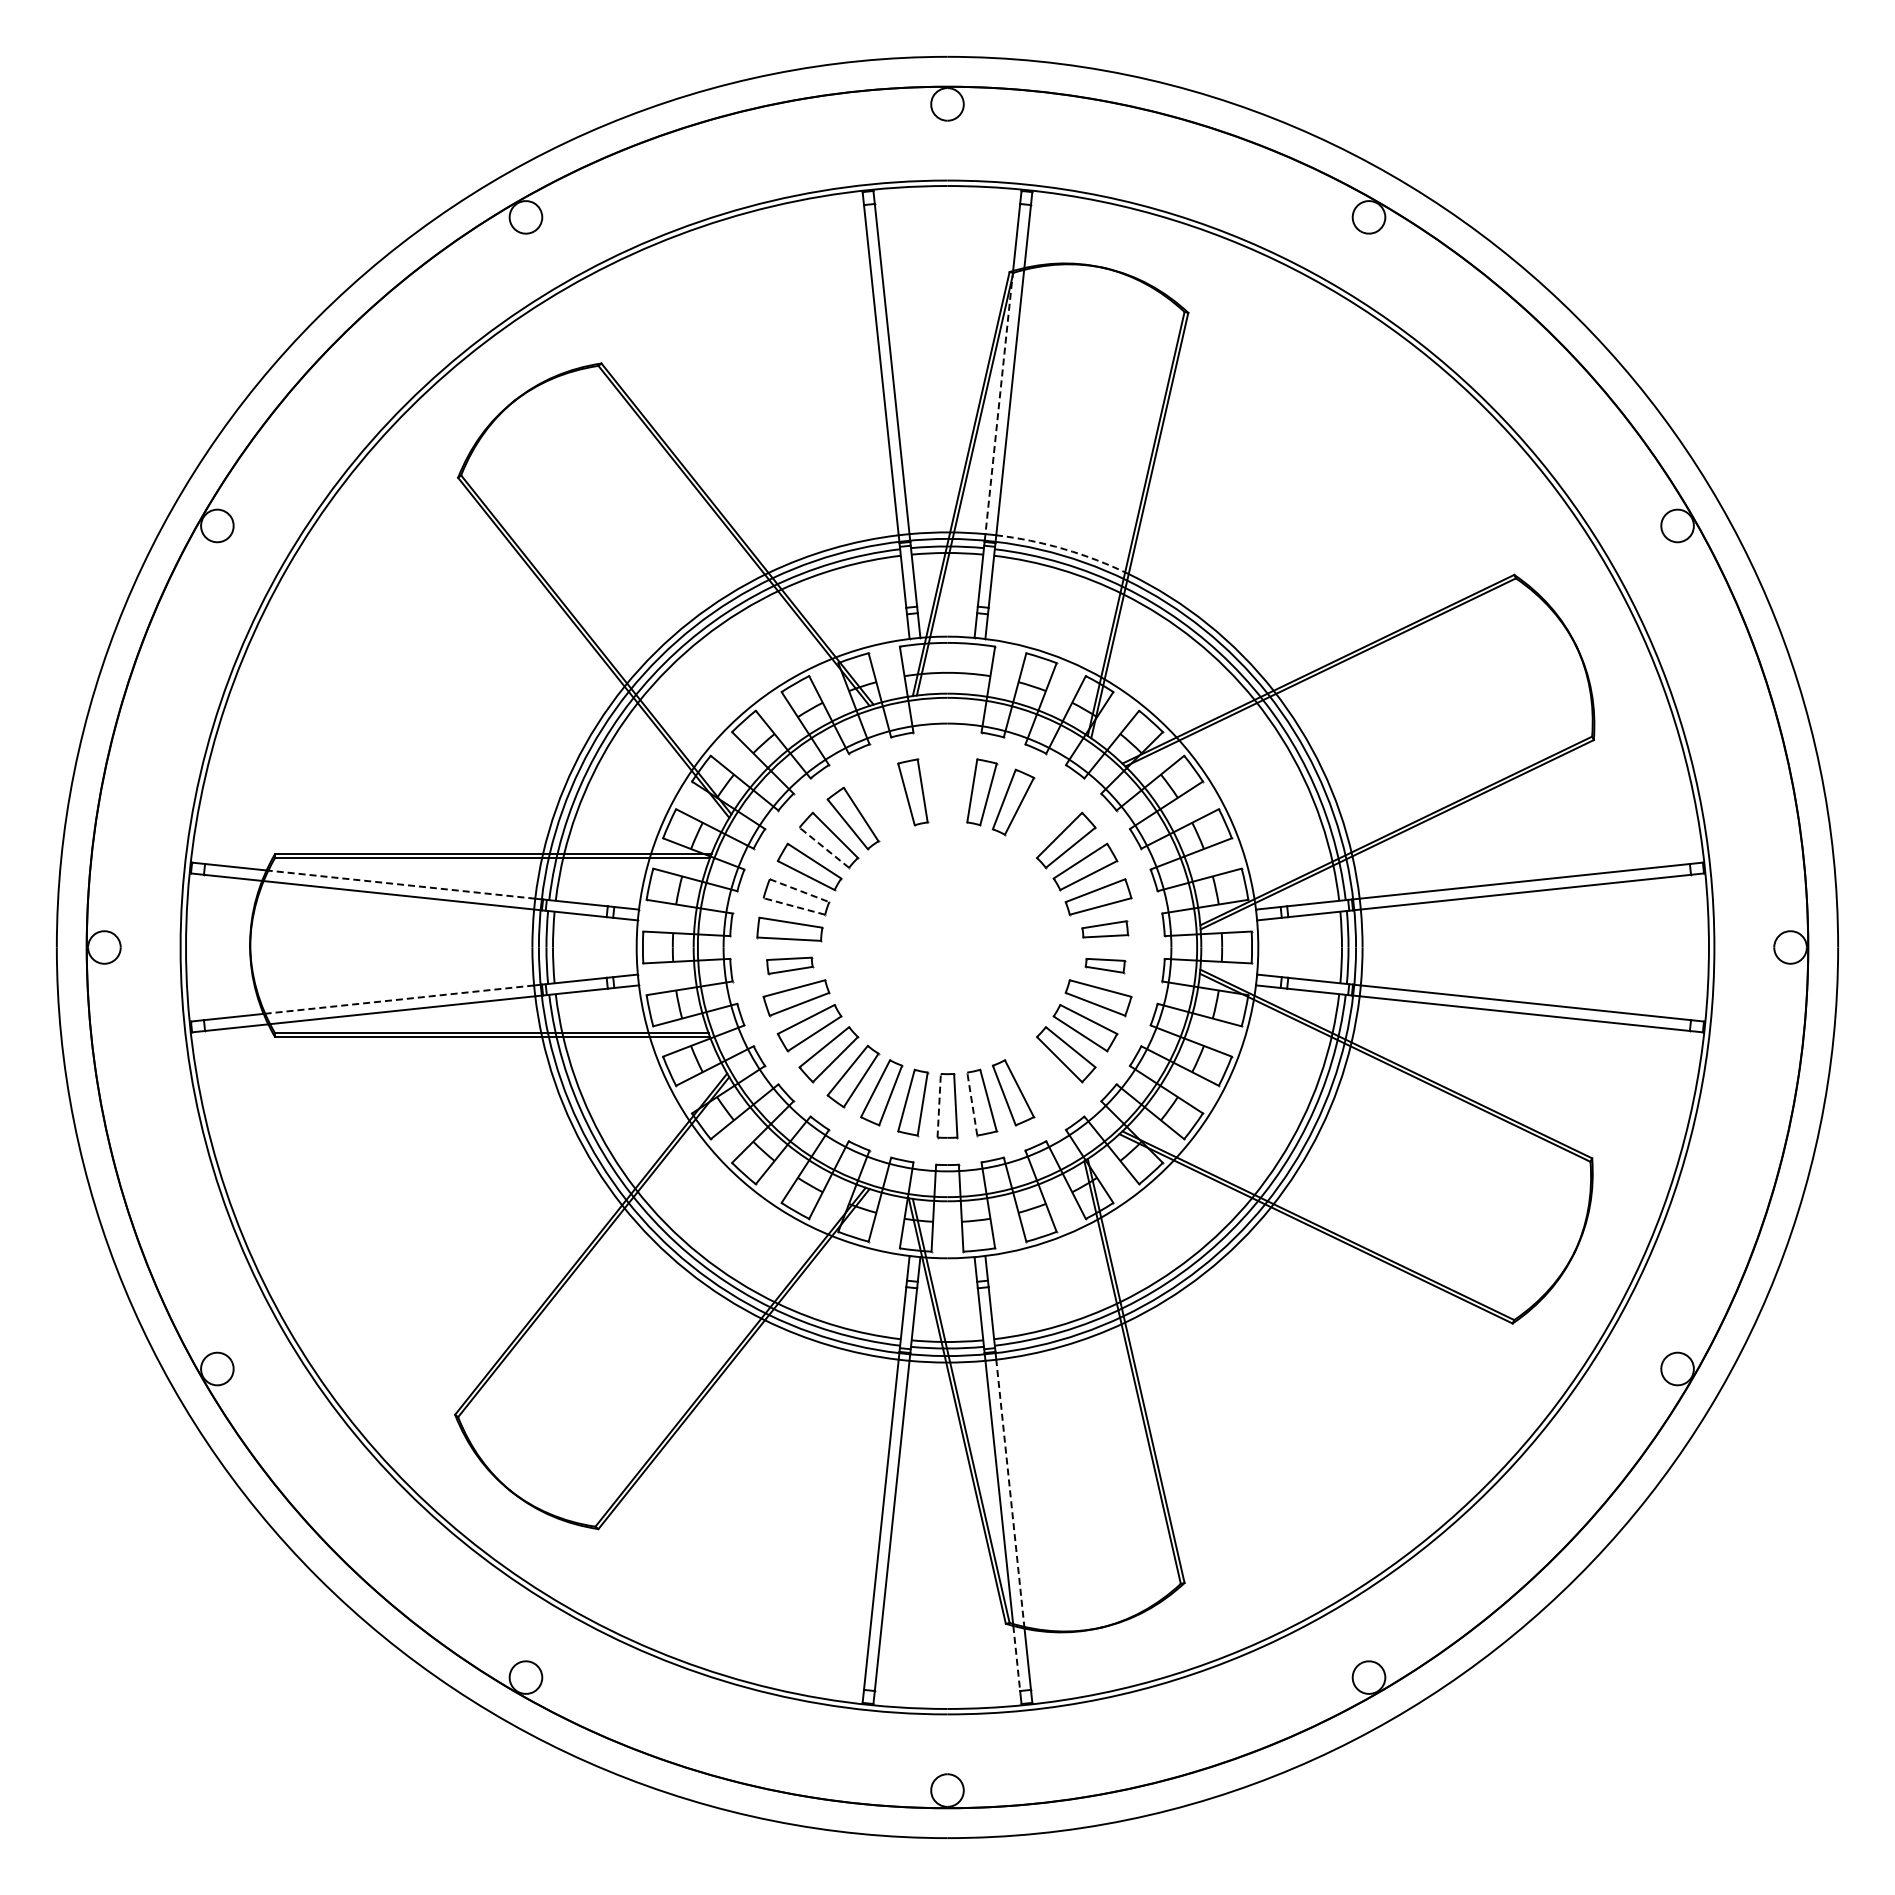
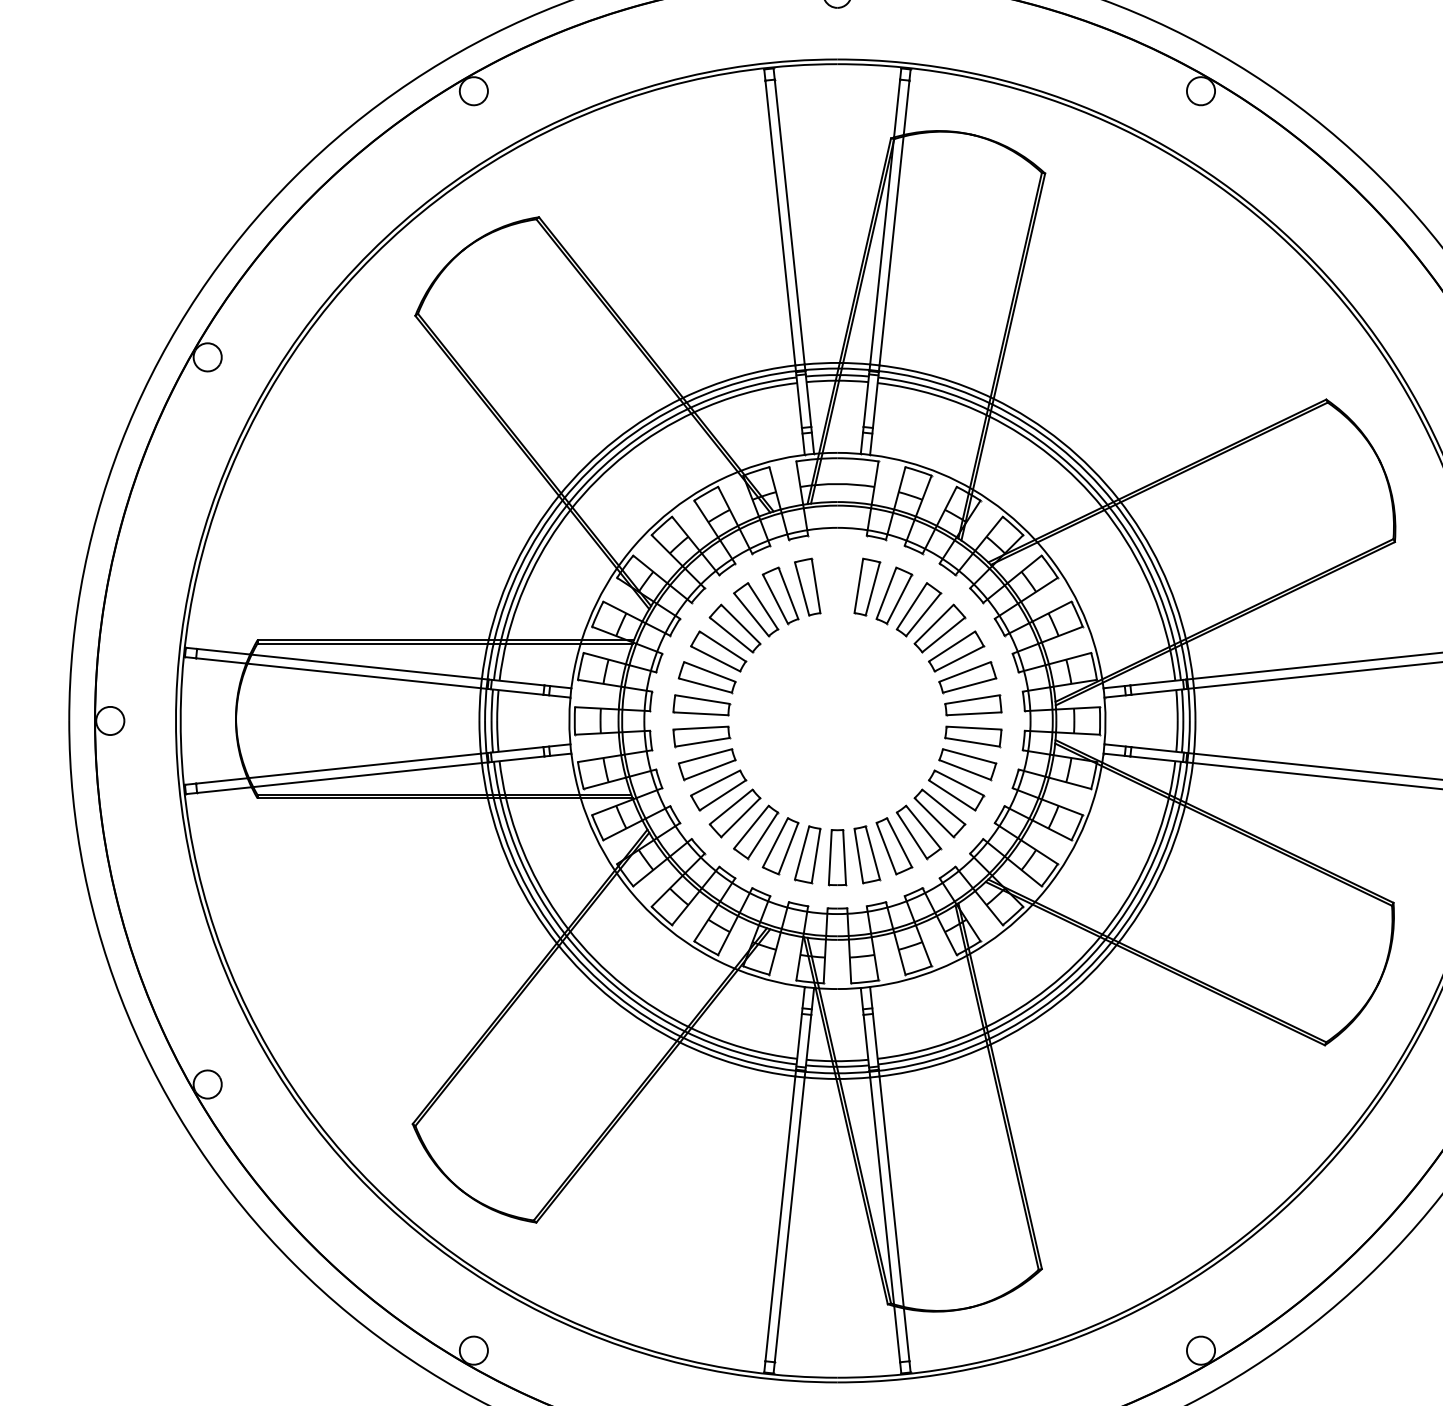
line: (999, 403) -> (882, 251), dashed -> solid
arc: (1064, 549) -> (938, 377), dashed -> solid
part: (881, 802) -> (780, 595), added
part: (1041, 818) -> (918, 609), added
line: (824, 847) -> (731, 634), dashed -> solid
line: (400, 884) -> (365, 666), dashed -> solid
line: (799, 890) -> (709, 671), dashed -> solid
line: (794, 906) -> (705, 685), dashed -> solid
part: (1105, 929) -> (973, 705), size x1.43
part: (789, 965) -> (701, 736), size x1.43
part: (1105, 965) -> (973, 736), size x1.67
line: (398, 999) -> (363, 765), dashed -> solid
part: (1041, 1076) -> (918, 832), added
line: (972, 1104) -> (859, 856), dashed -> solid
line: (939, 1105) -> (830, 857), dashed -> solid
line: (1010, 1493) -> (891, 1191), dashed -> solid
line: (1016, 1658) -> (896, 1334), dashed -> solid

